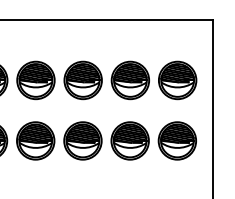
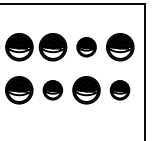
part: (129, 80) -> (86, 47), size x0.7
part: (82, 140) -> (52, 89), size x0.7
part: (176, 140) -> (119, 89), size x0.7

